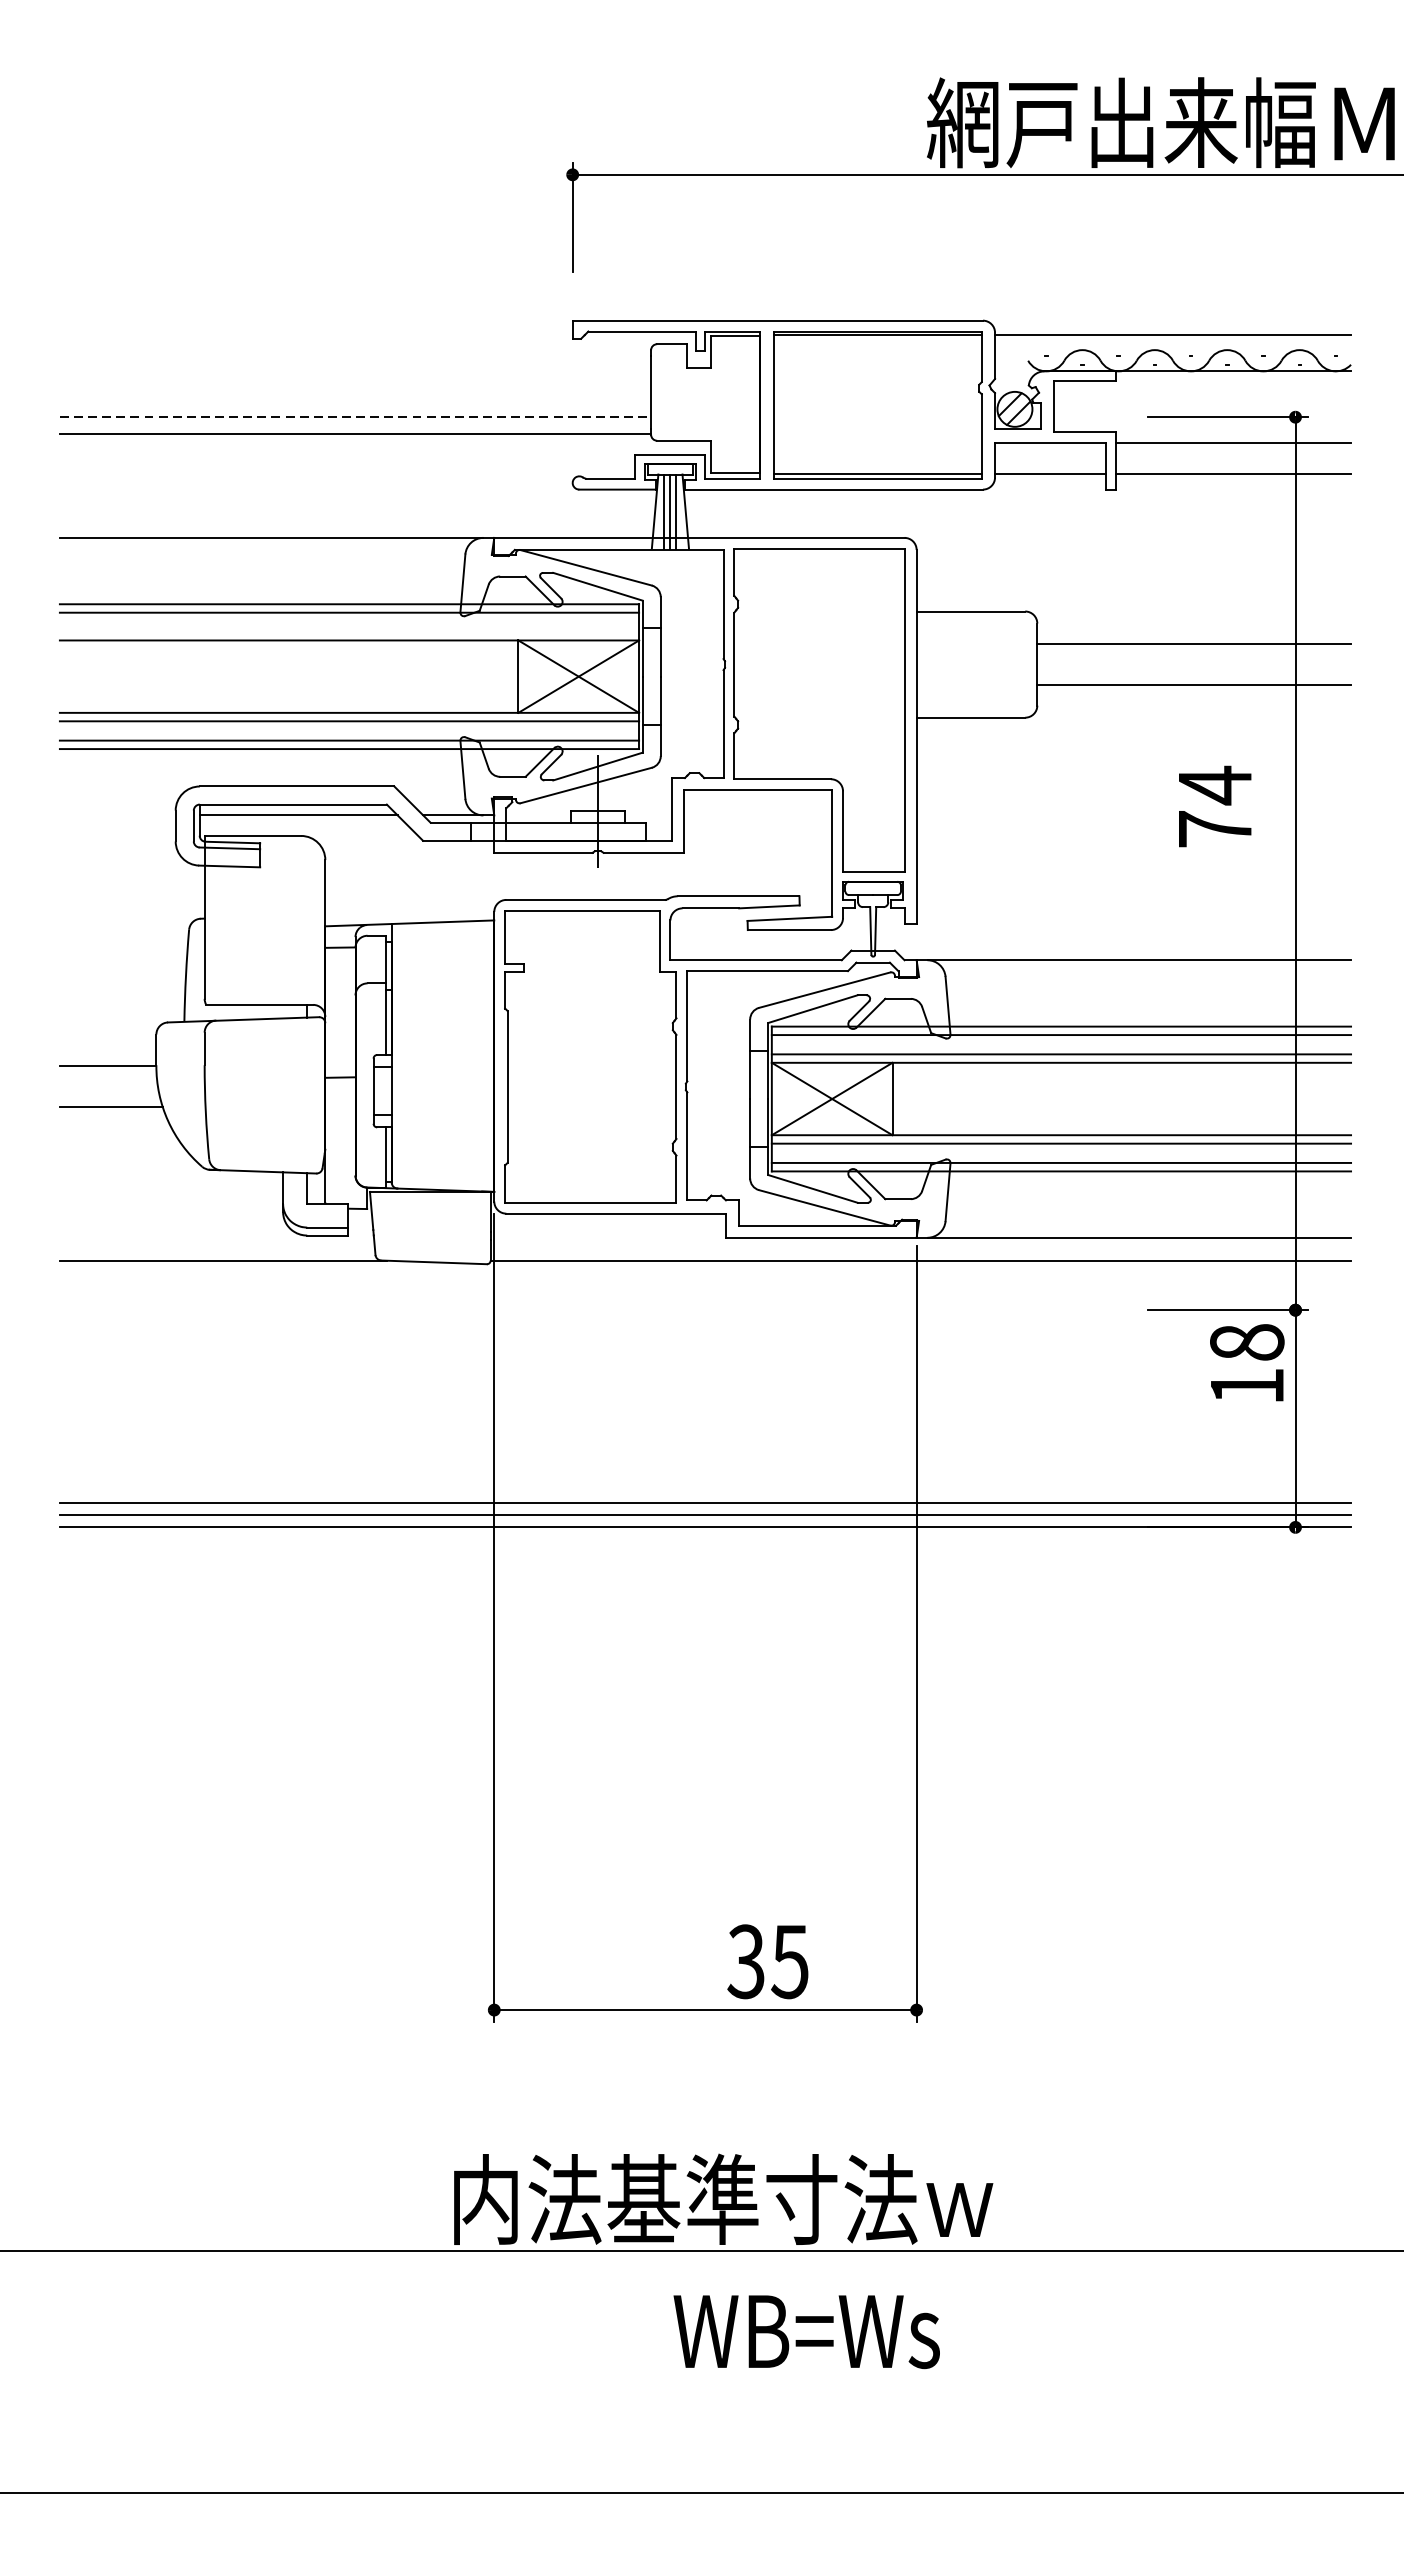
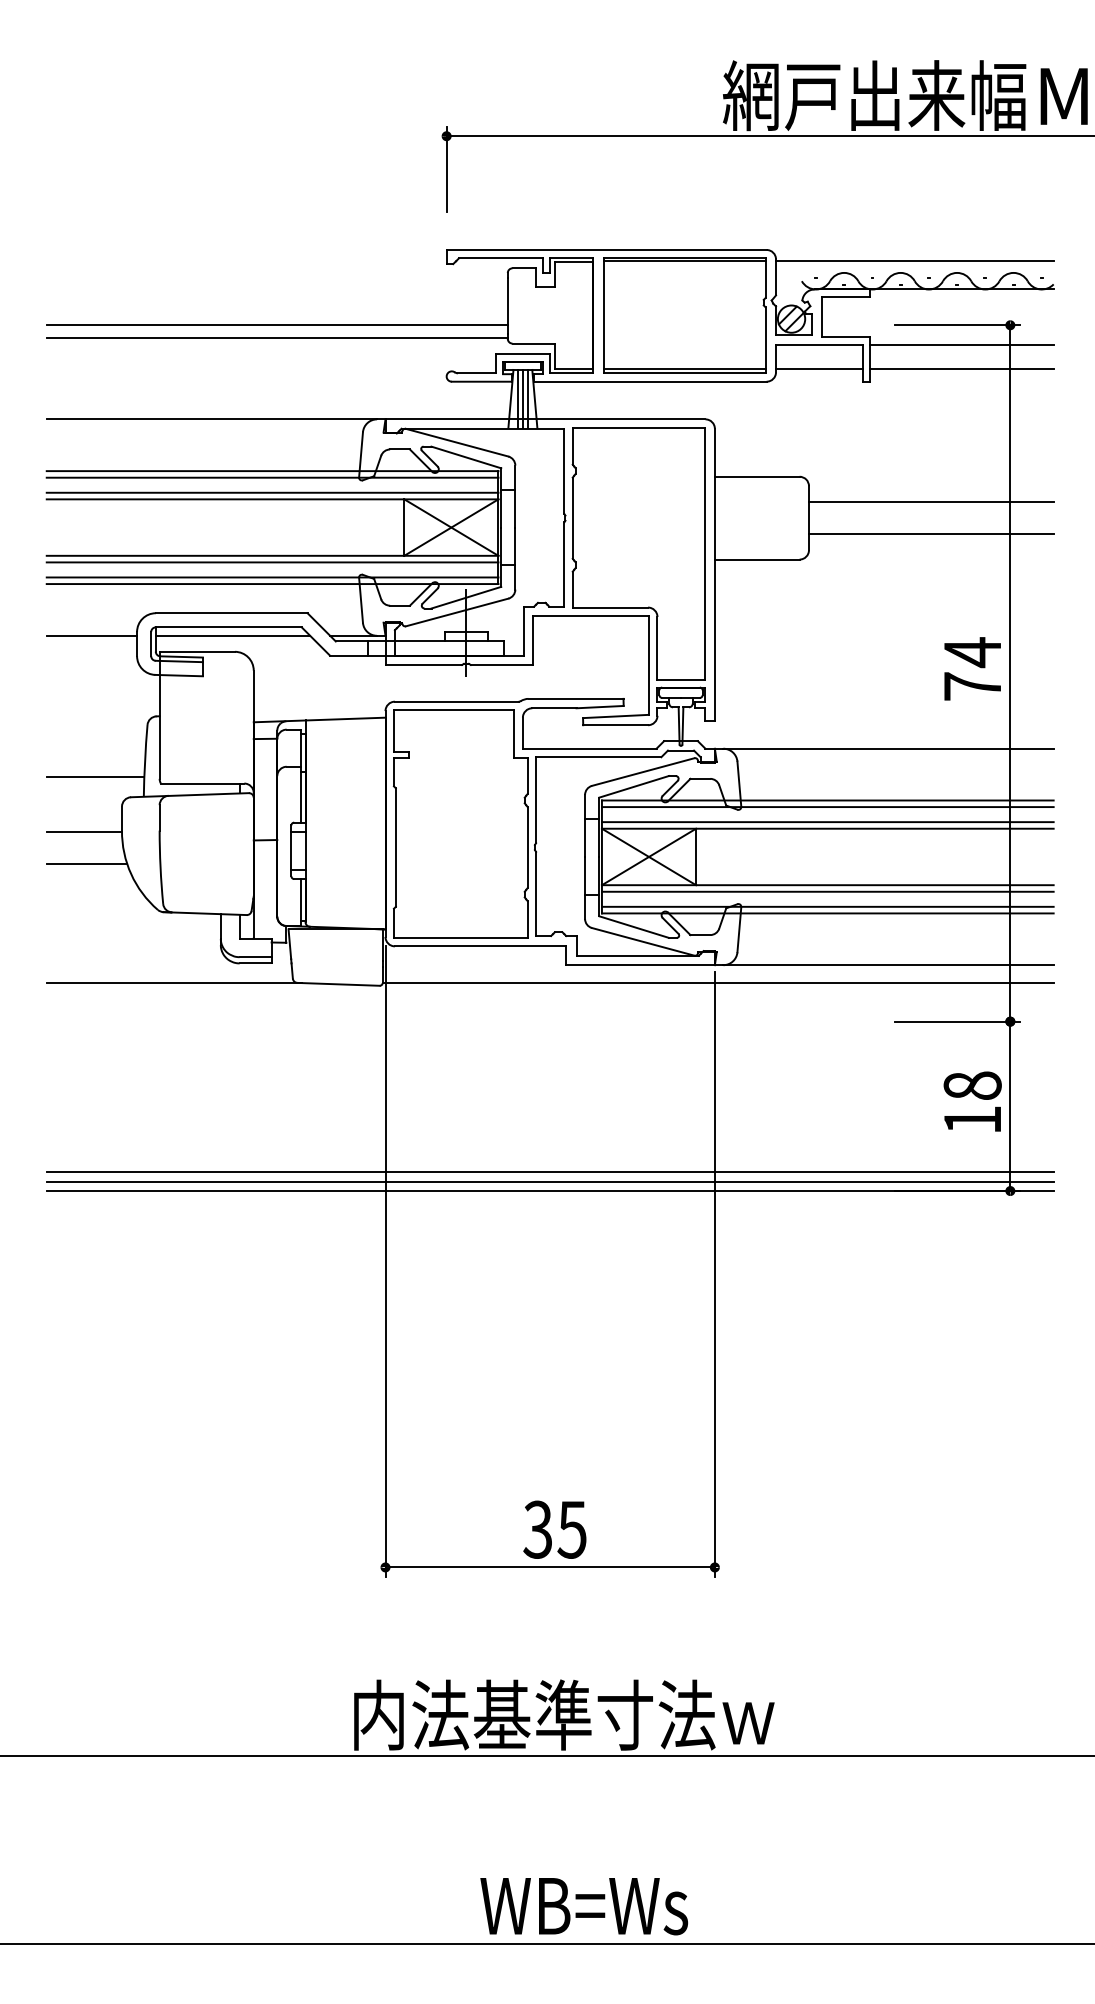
line: (355, 417) -> (277, 325), dashed -> solid
line: (349, 631) -> (272, 492), added
text: (1214, 806) -> (972, 668), moved
line: (117, 815) -> (91, 635), added
line: (122, 995) -> (95, 776), added
text: (1246, 1362) -> (972, 1101), moved
text: (767, 1961) -> (554, 1529), moved
text: (807, 2331) -> (584, 1906), moved

